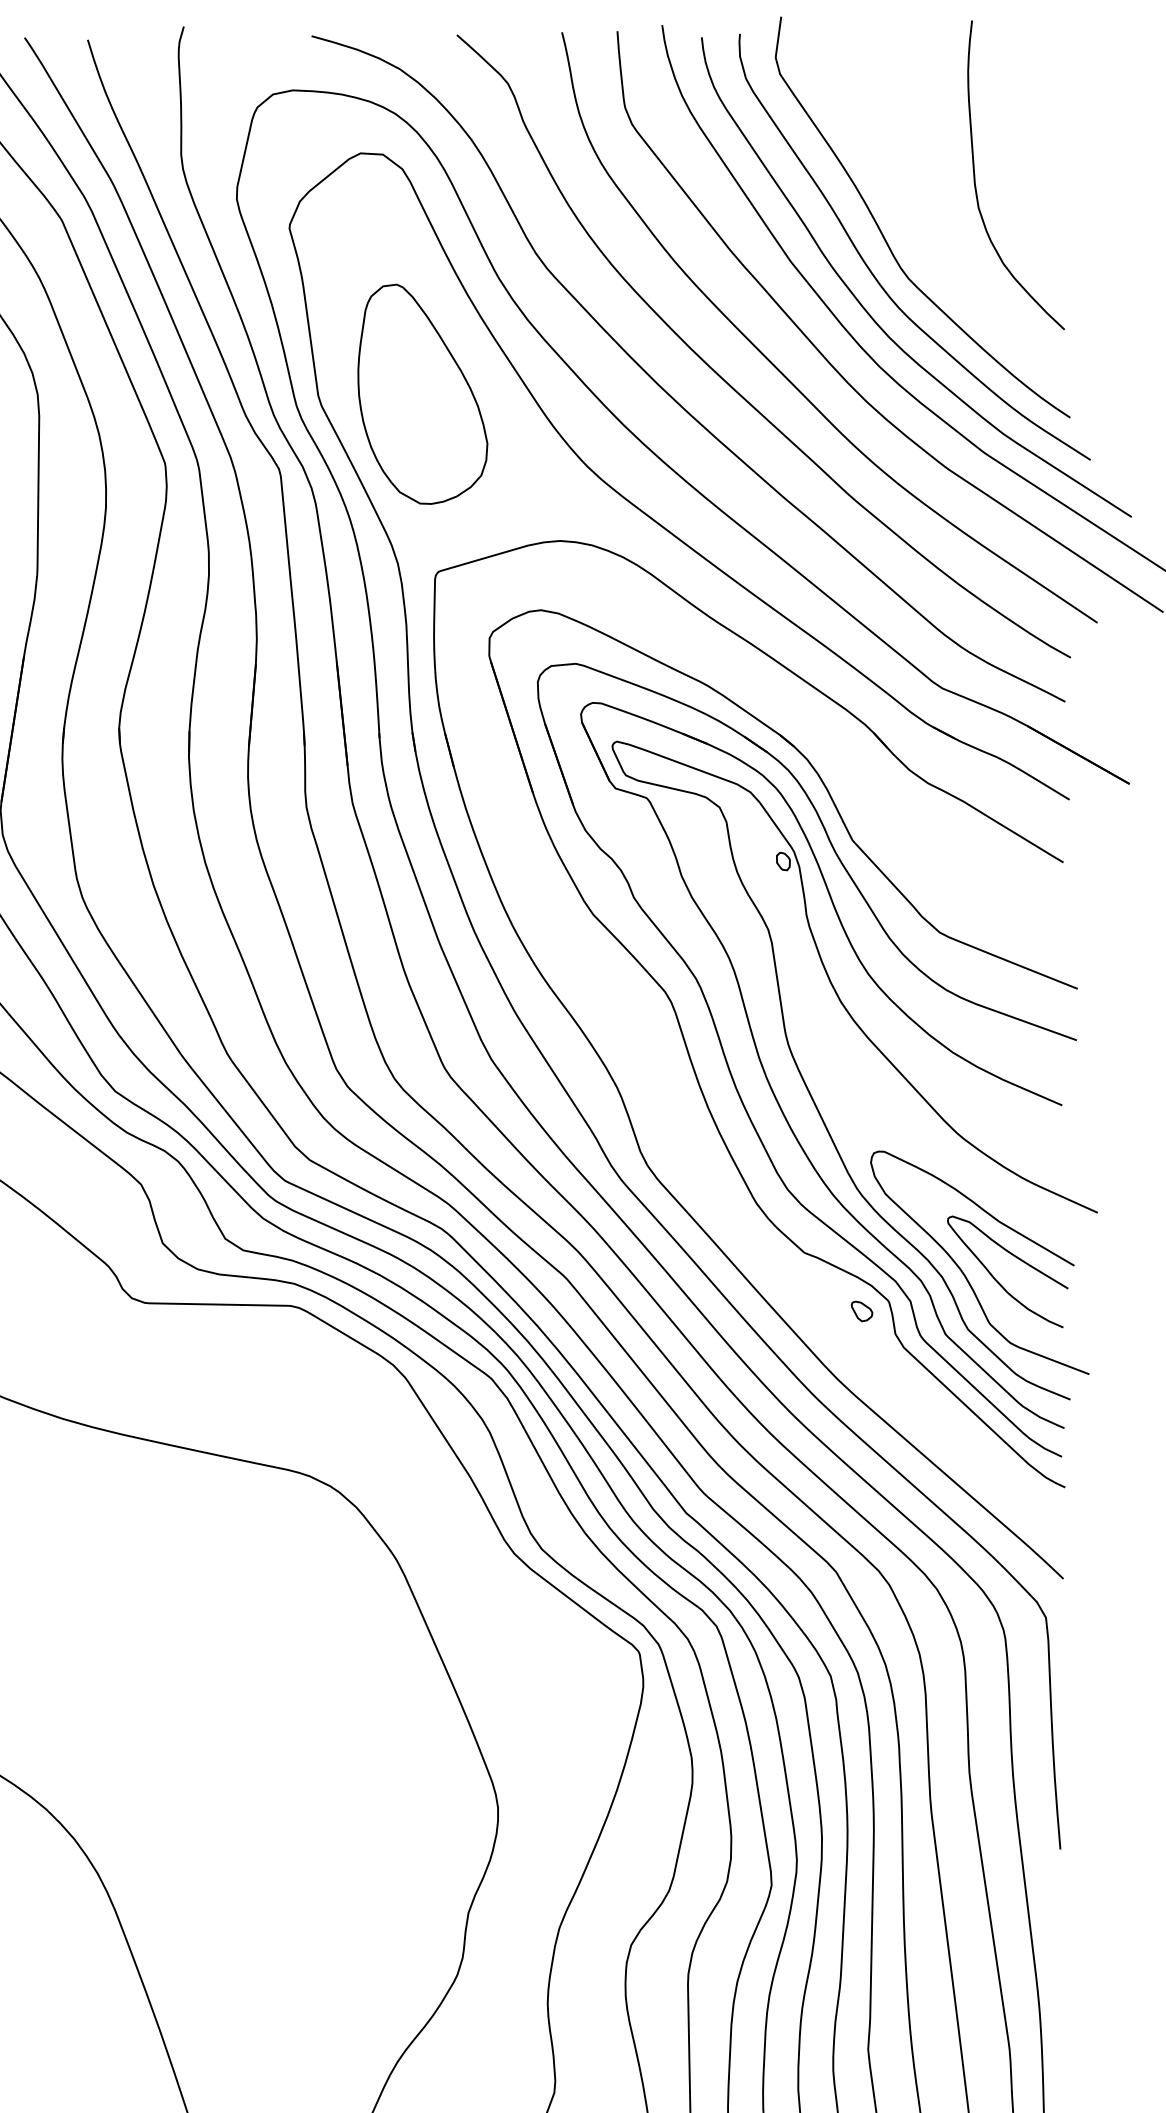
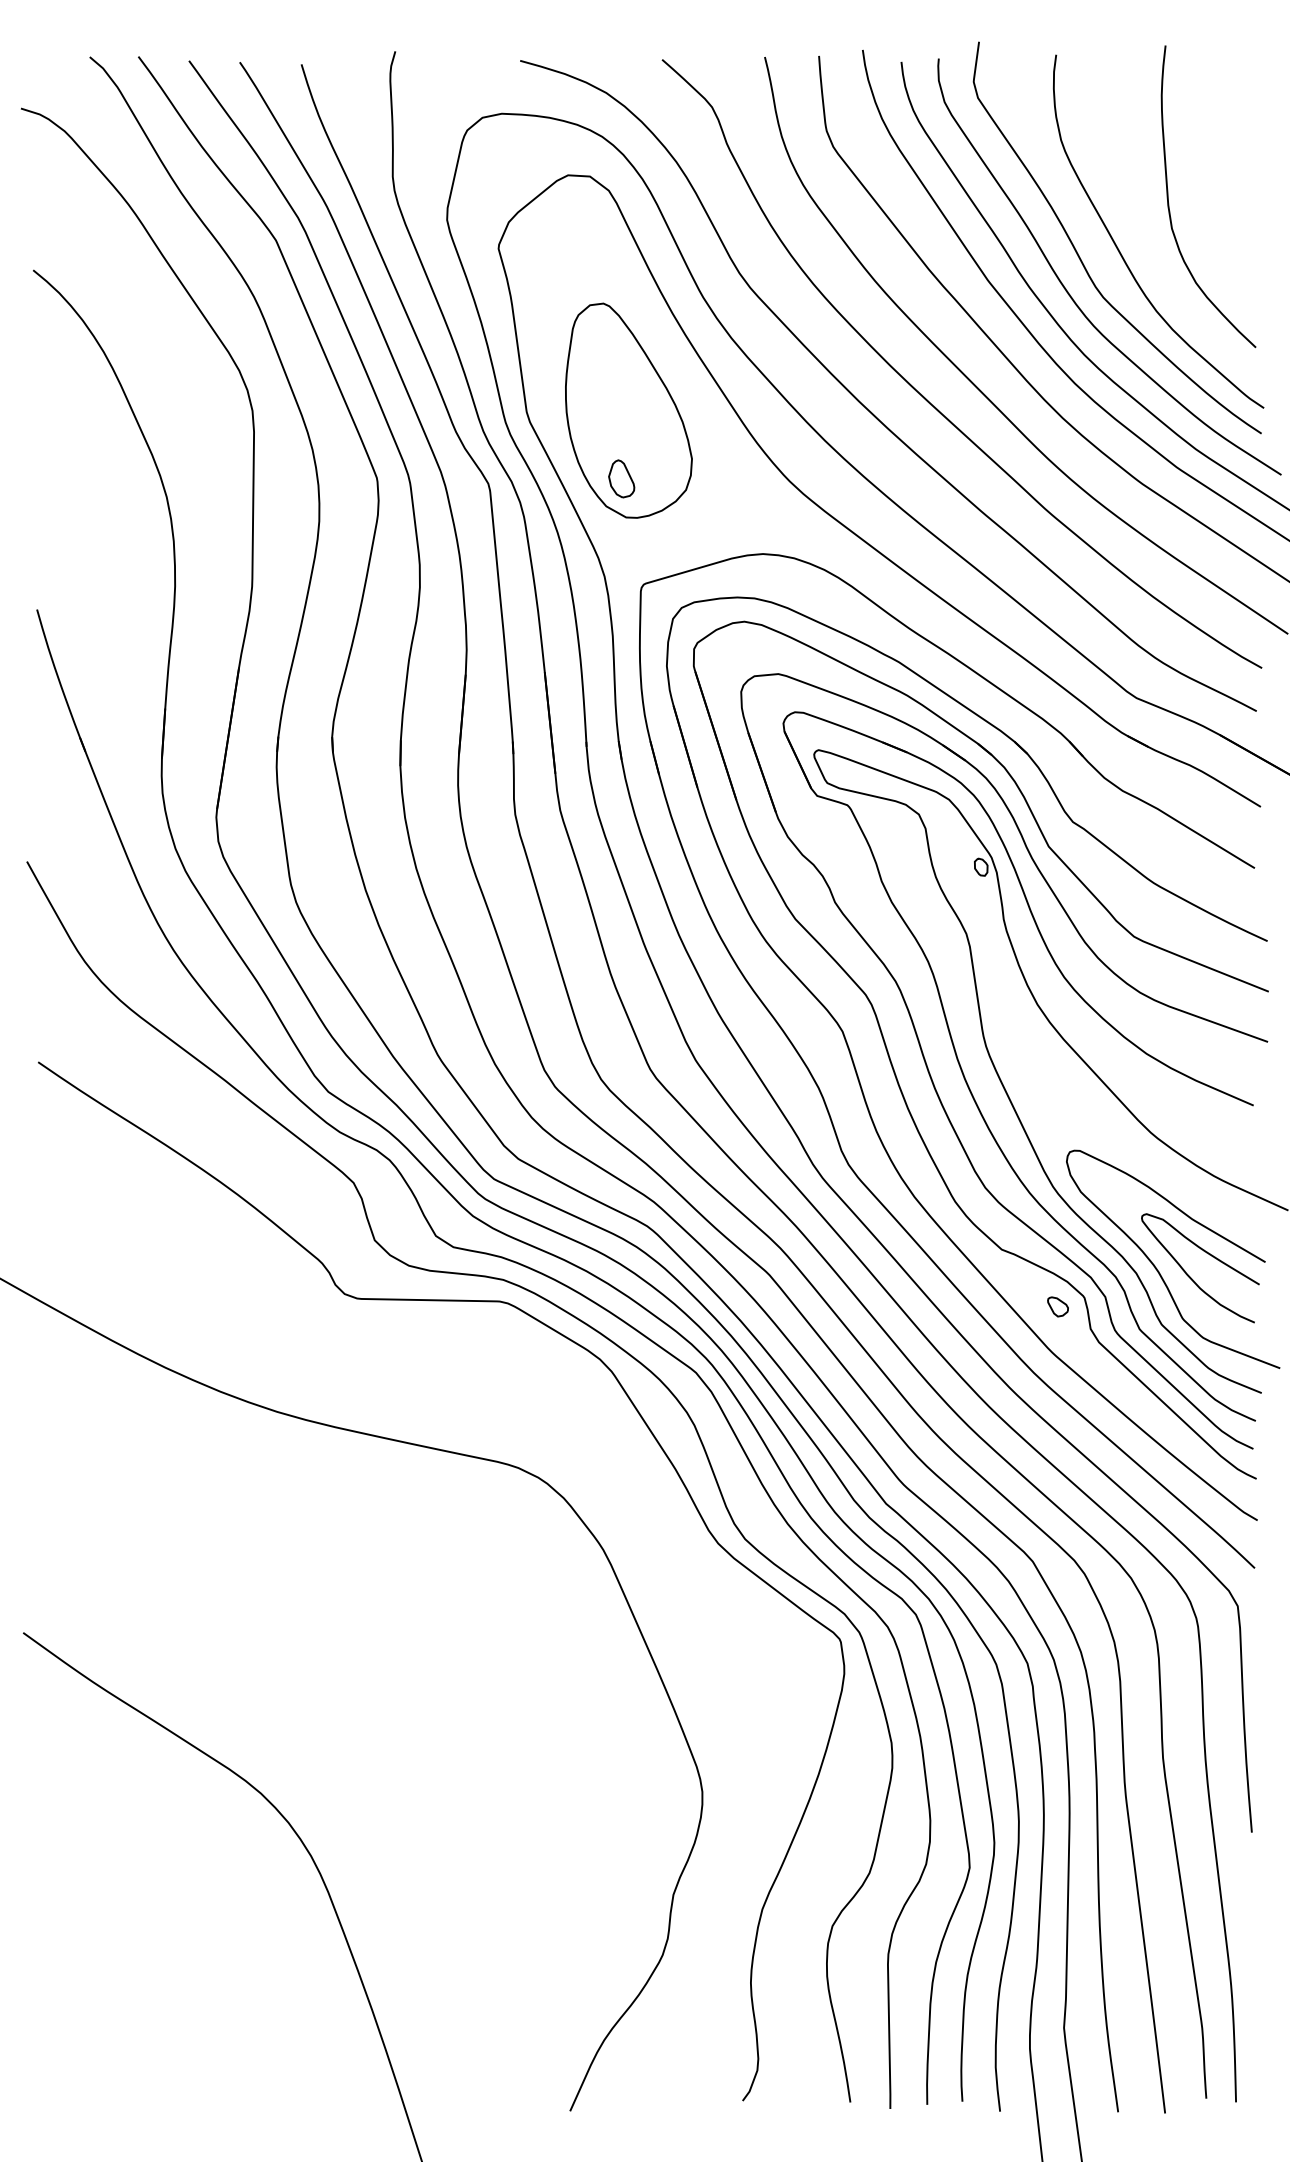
curve: (925, 231) -> (1120, 251), added
part: (415, 463) -> (621, 478), added
part: (662, 1090) -> (863, 1091), added

